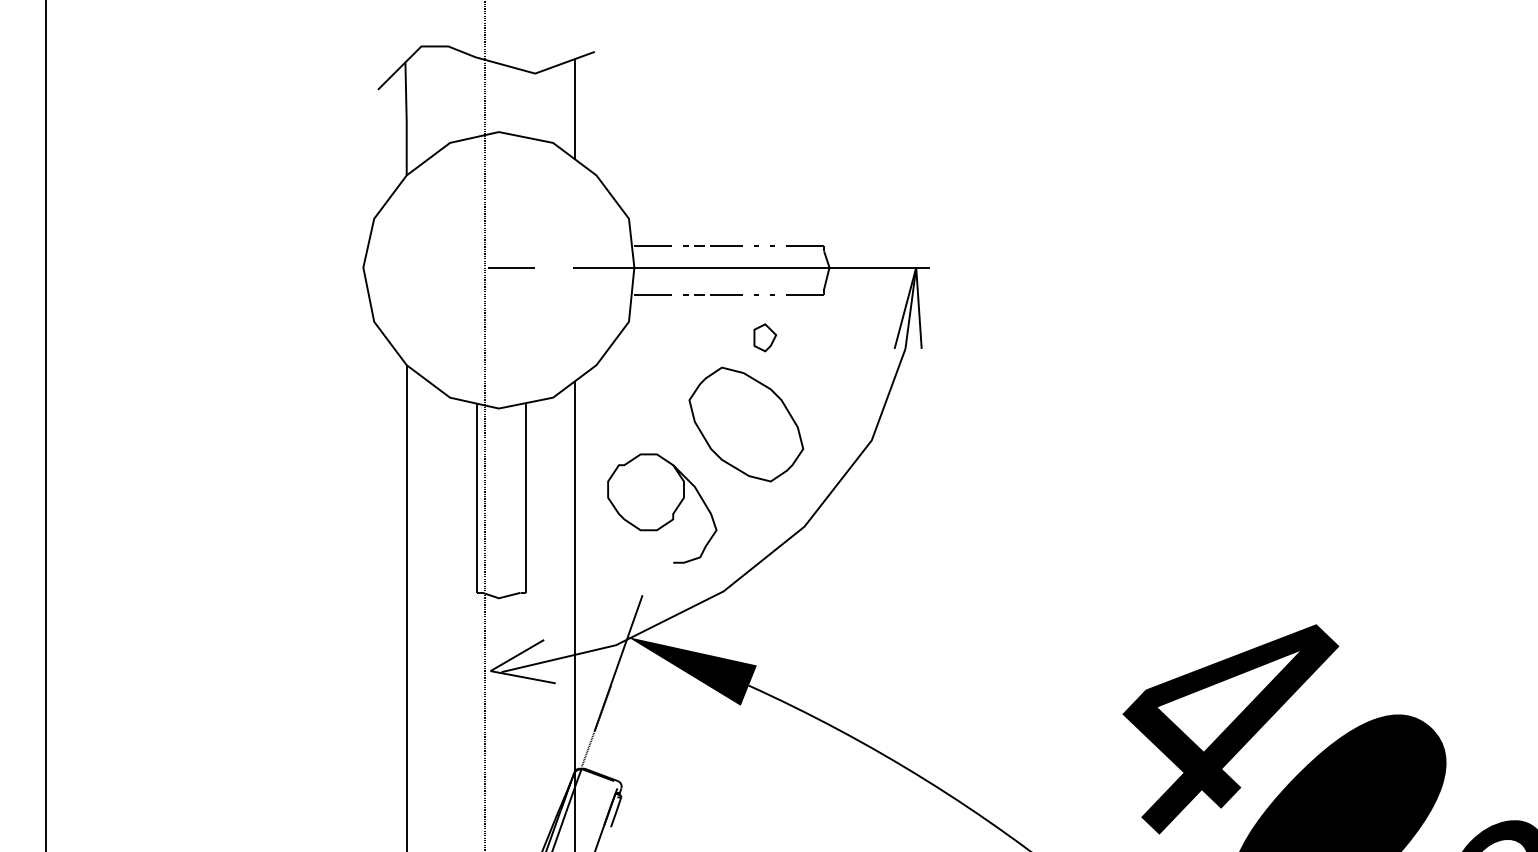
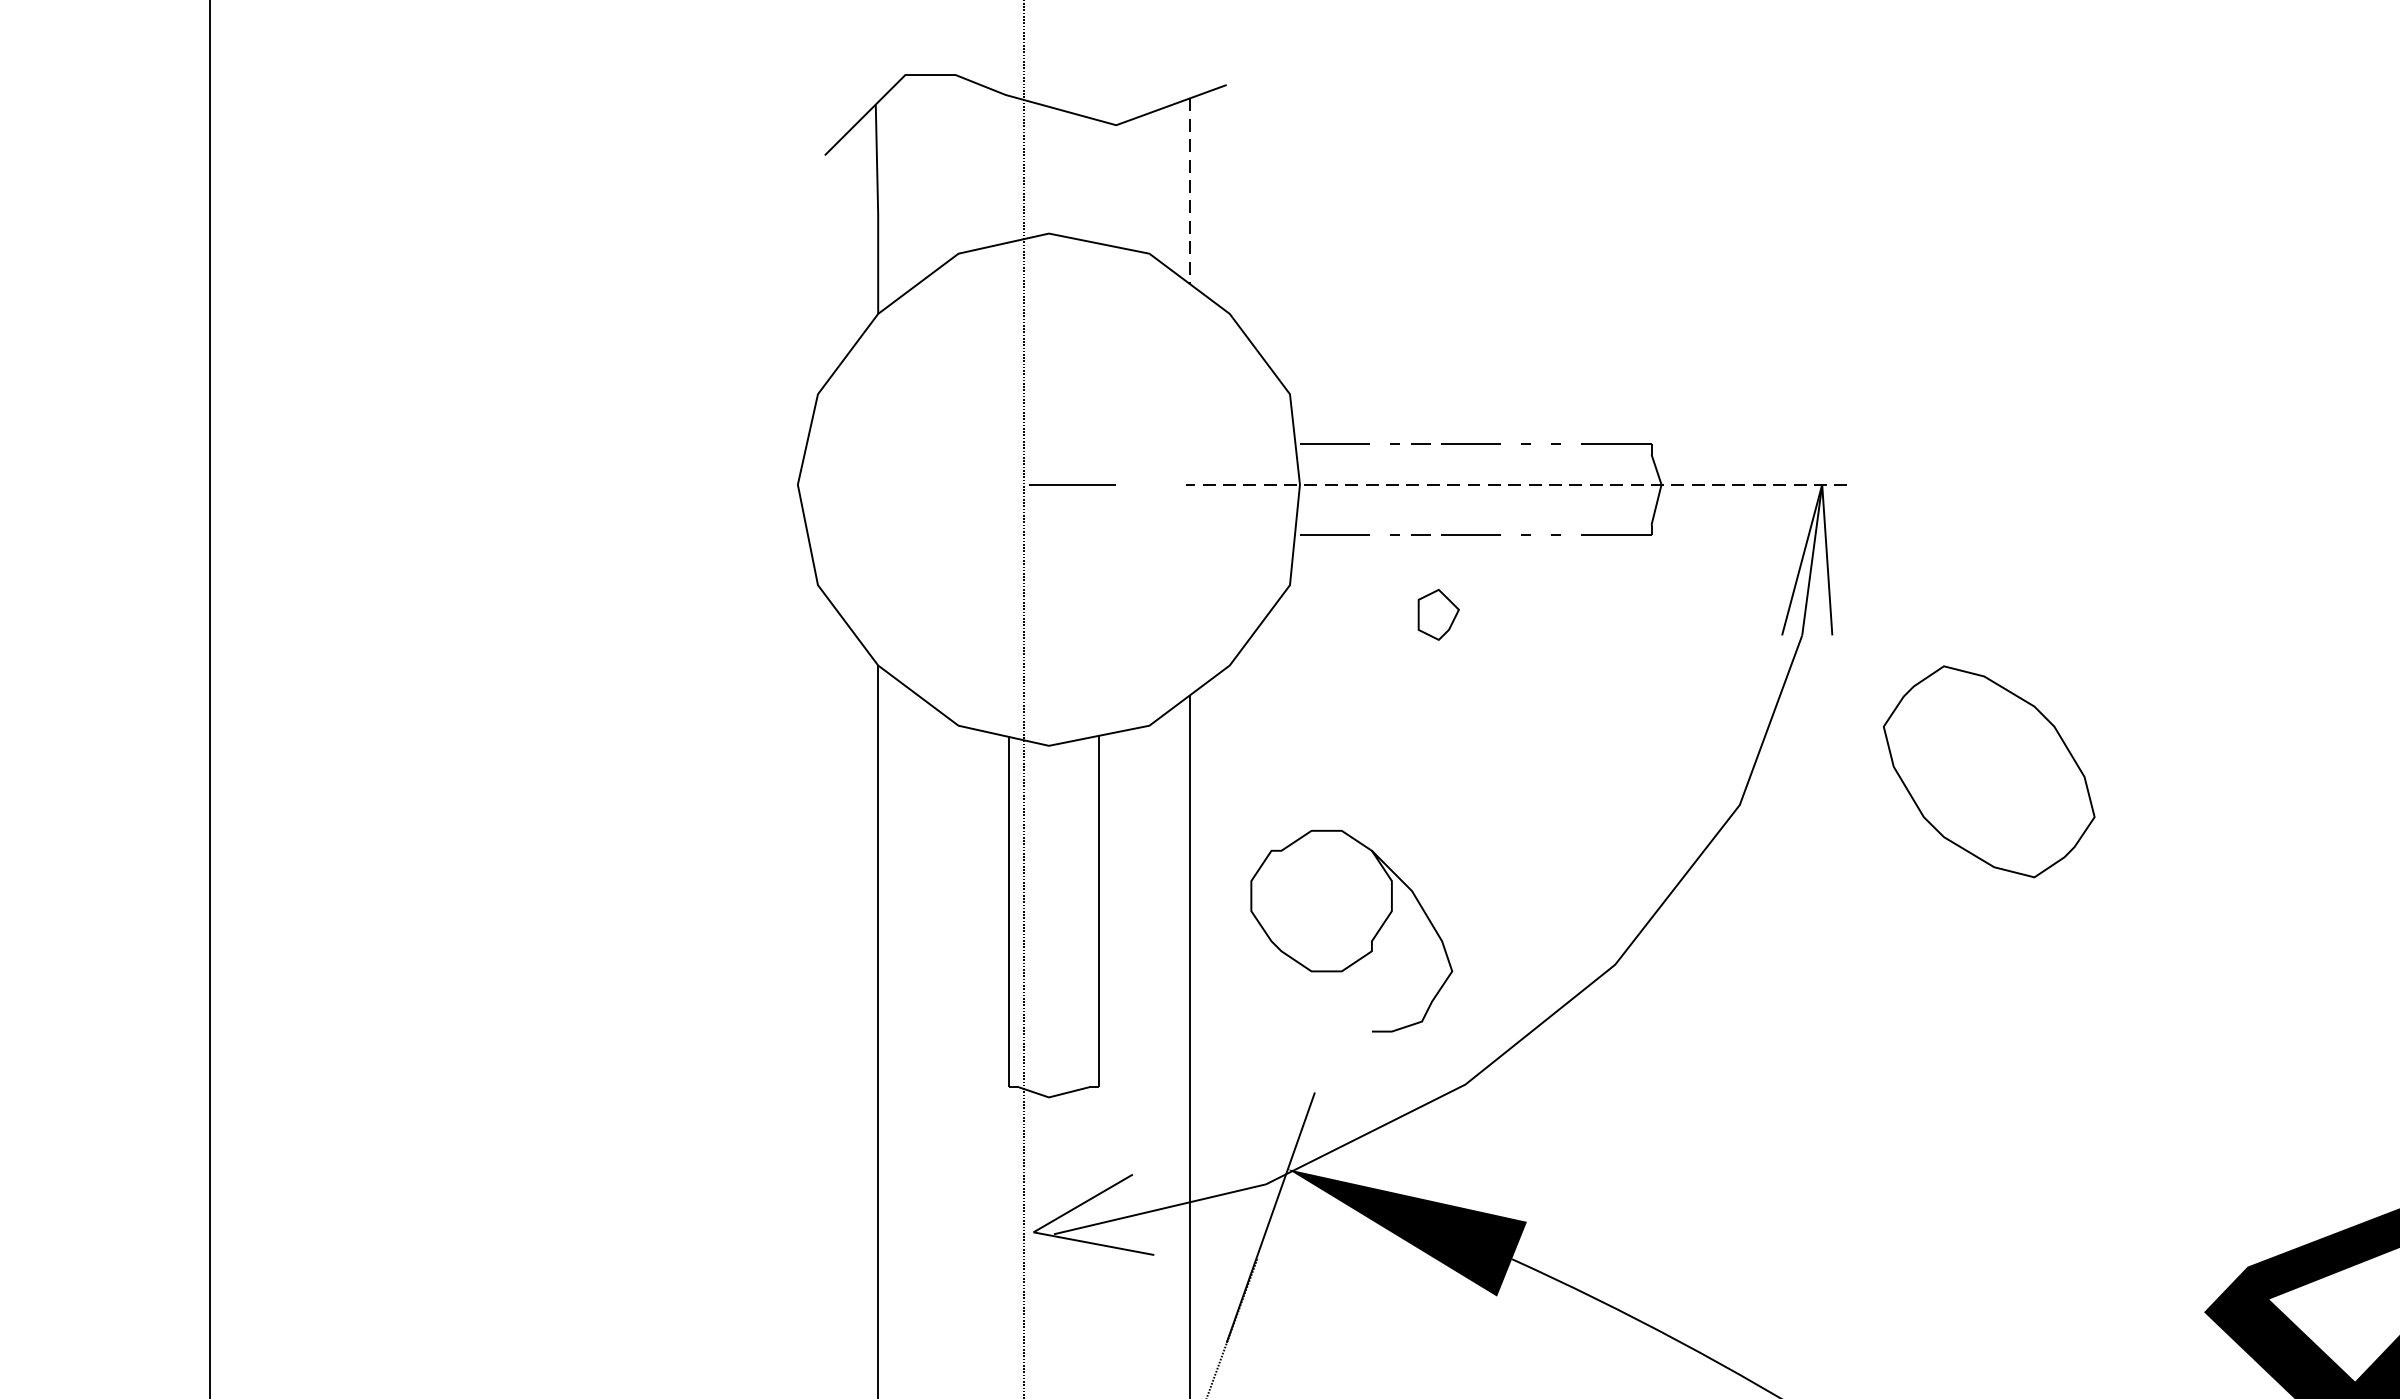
line: (574, 109) -> (1189, 191), solid -> dashed
line: (751, 267) -> (1516, 484), solid -> dashed
part: (764, 337) -> (1437, 614), moved
part: (746, 424) -> (1989, 771), moved

